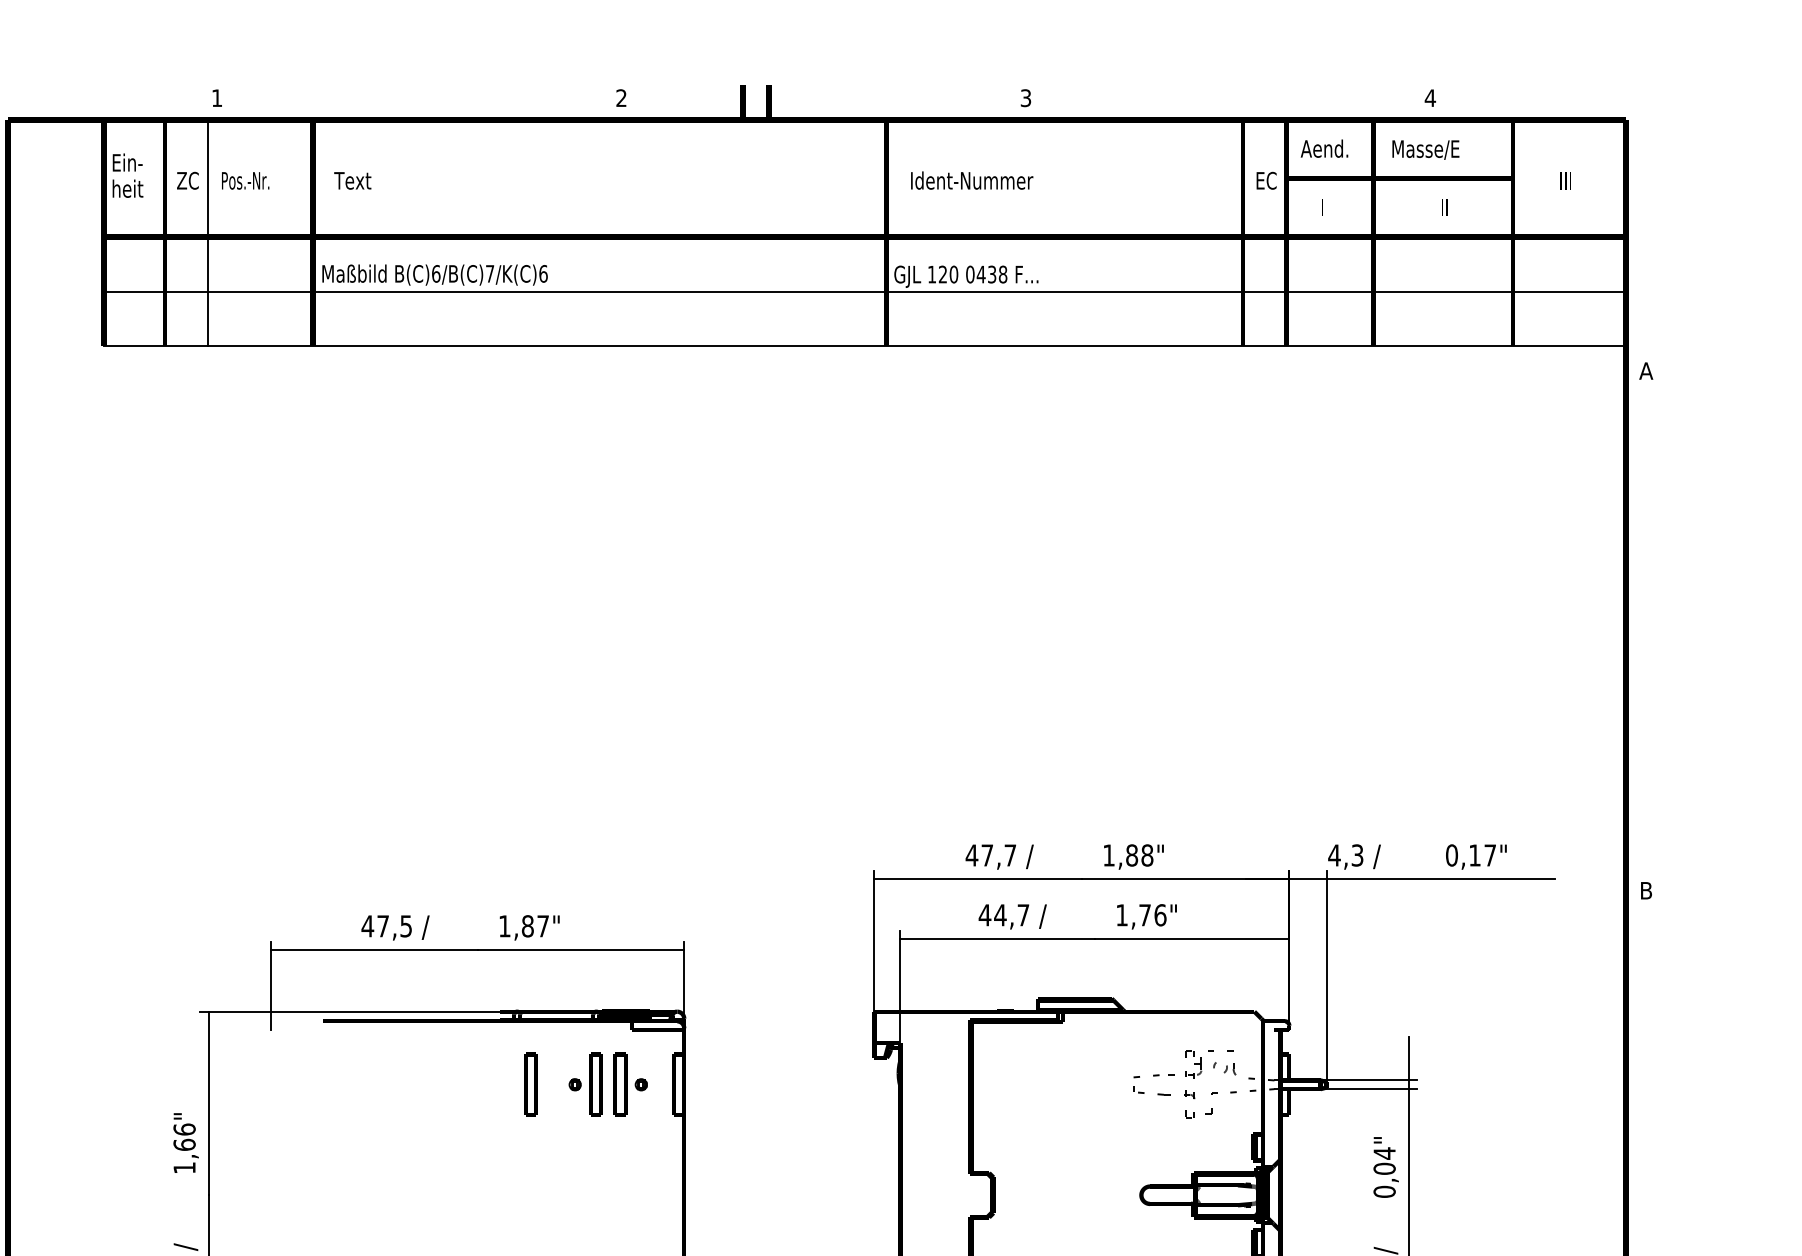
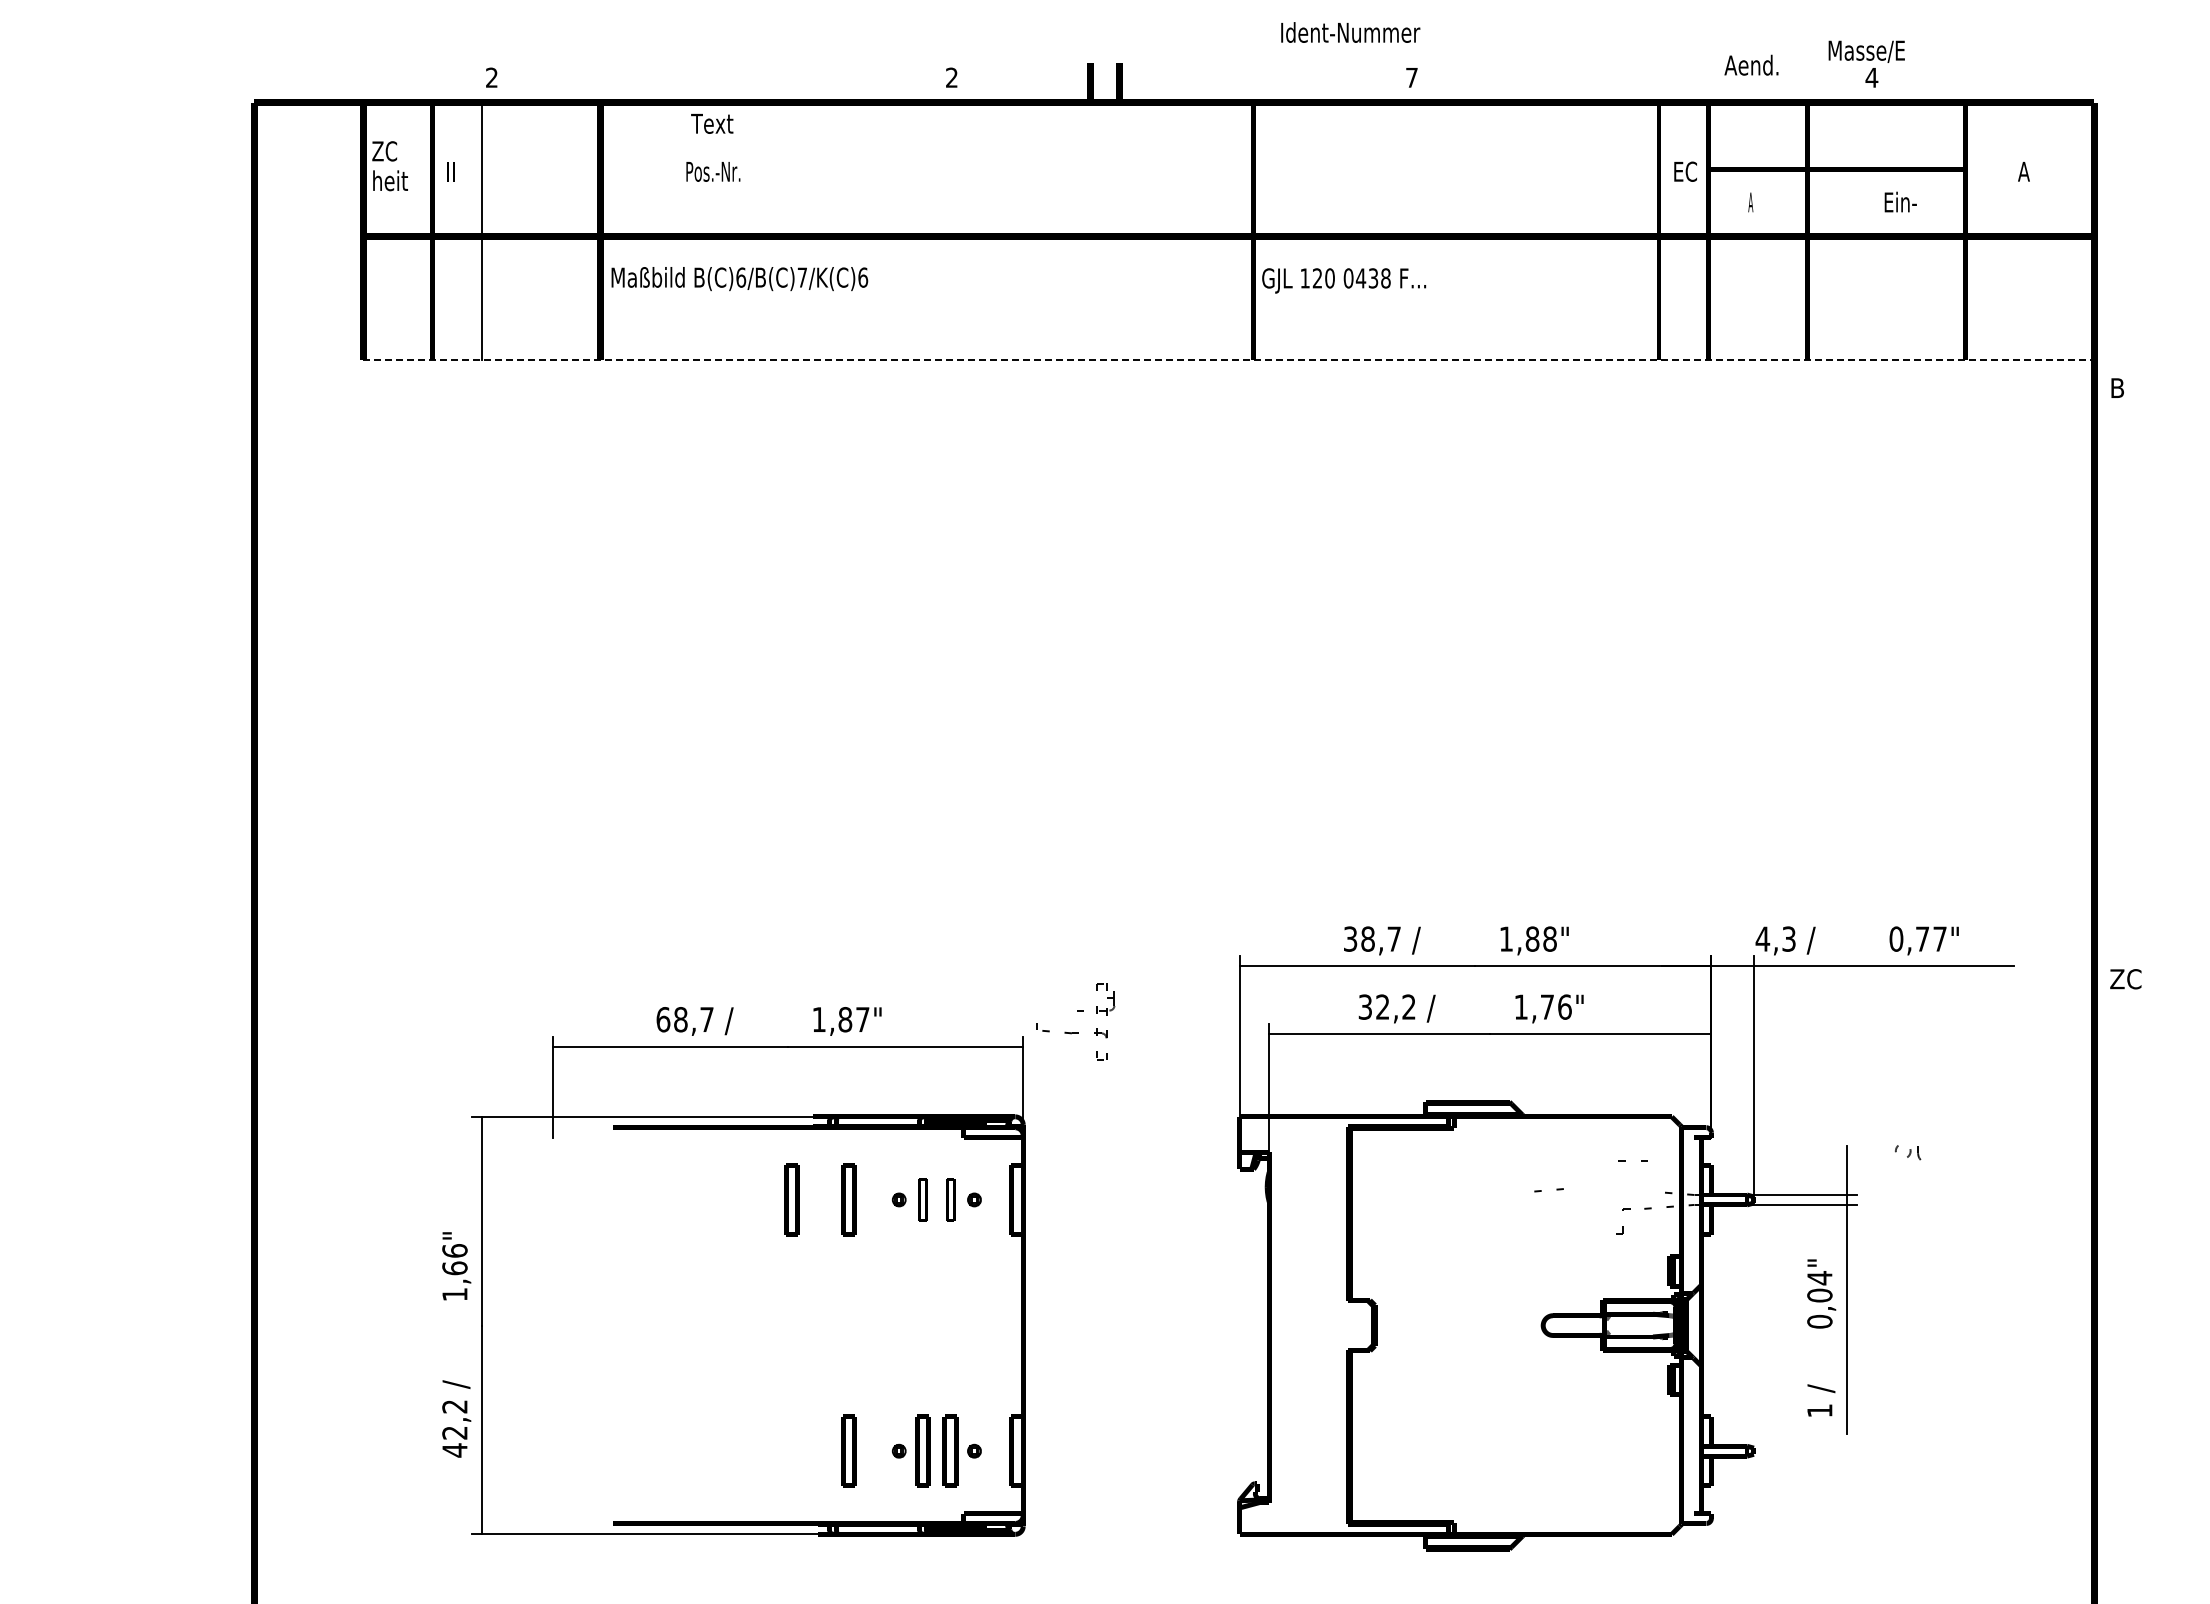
text: (216, 97) -> (491, 77), 1 -> 2
text: (1025, 97) -> (1411, 77), 3 -> 7
text: (1324, 148) -> (1751, 64), moved
text: (1425, 149) -> (1866, 51), moved
text: (127, 162) -> (389, 150), Ein- -> ZC
text: (187, 180) -> (458, 171), ZC -> II
text: (245, 180) -> (713, 171), moved
text: (353, 180) -> (712, 123), moved
text: (971, 180) -> (1350, 32), moved
text: (1564, 180) -> (2024, 171), III -> A
text: (1455, 206) -> (1900, 201), II -> Ein-
text: (1323, 207) -> (1750, 202), I -> A
line: (864, 291) -> (1228, 297), removed
line: (864, 345) -> (1228, 359), solid -> dashed
text: (1646, 370) -> (2117, 387), A -> B
text: (979, 854) -> (1358, 938), 47,7 -> 38,7
text: (1474, 854) -> (1922, 938), 0,17" -> 0,77"
text: (1653, 890) -> (2125, 979), B -> ZC
text: (1003, 914) -> (1386, 1006), 44,7 -> 32,2
text: (386, 926) -> (684, 1019), 47,5 -> 68,7
part: (1225, 1068) -> (1908, 1152), moved
part: (1168, 1075) -> (1077, 1011), moved
part: (480, 1084) -> (791, 1199), added
part: (595, 1084) -> (922, 1199), size x0.6
part: (620, 1084) -> (950, 1199), size x0.6

